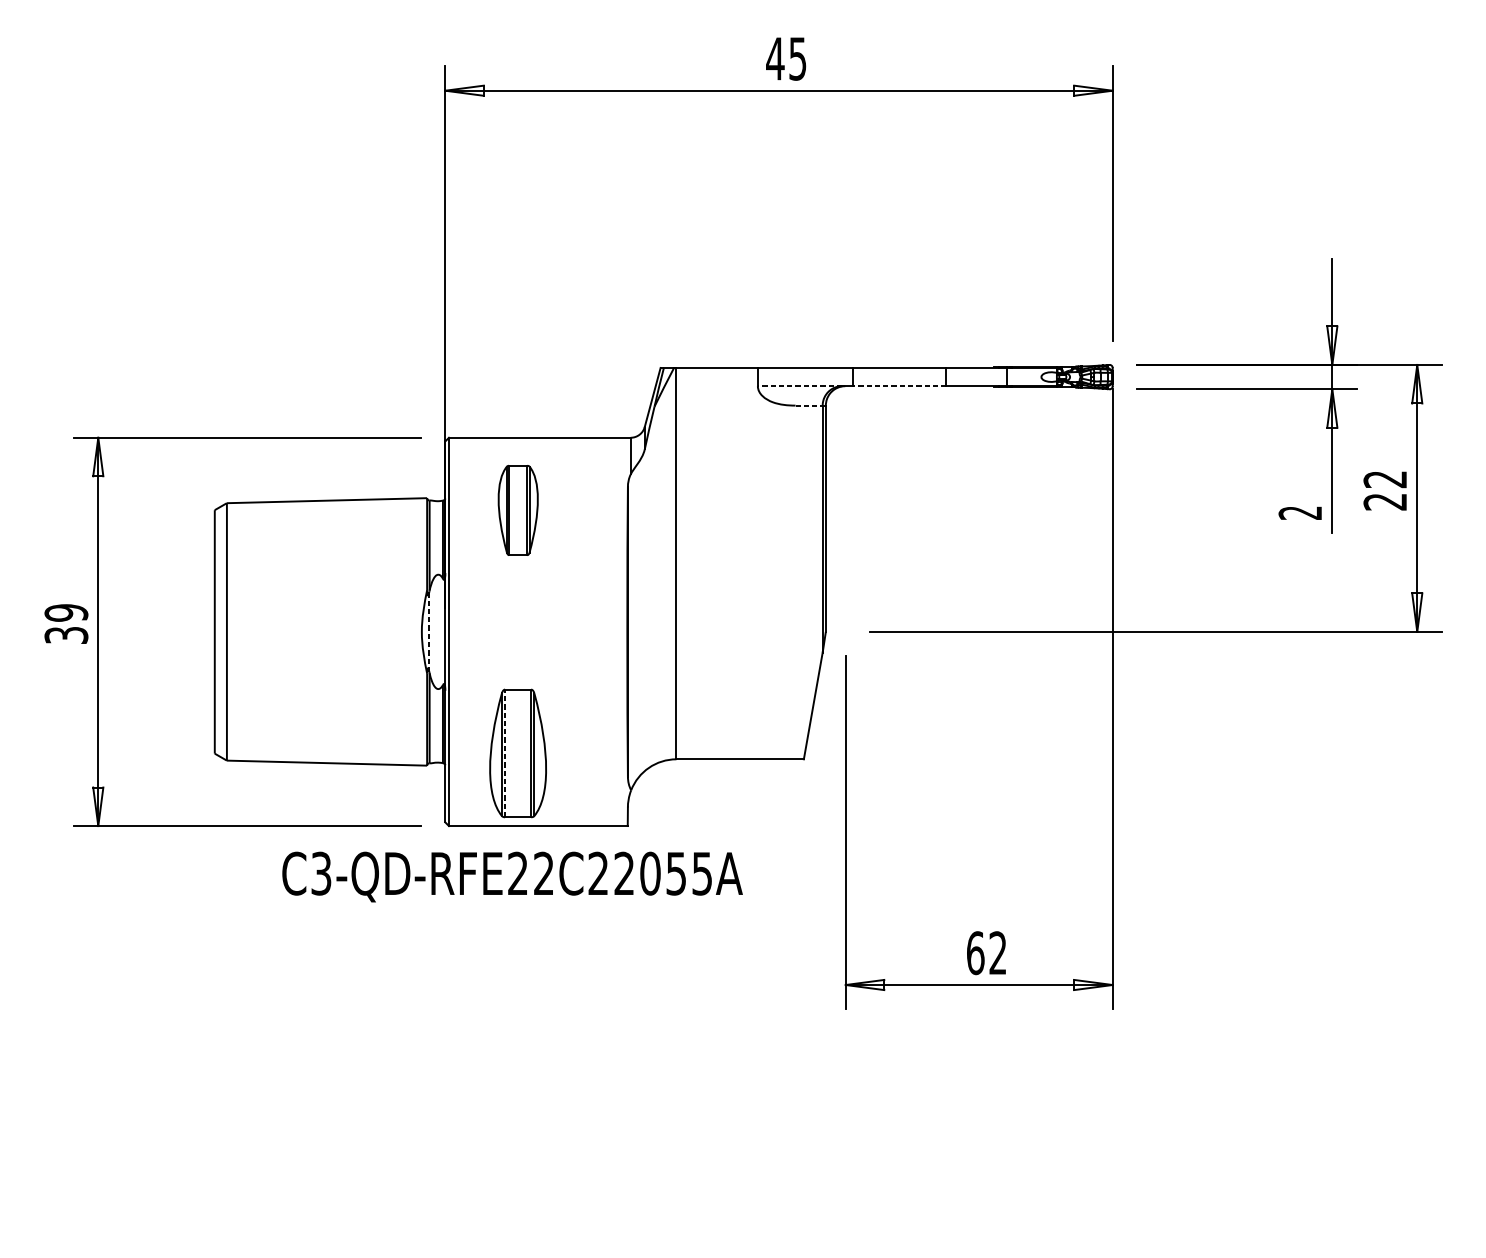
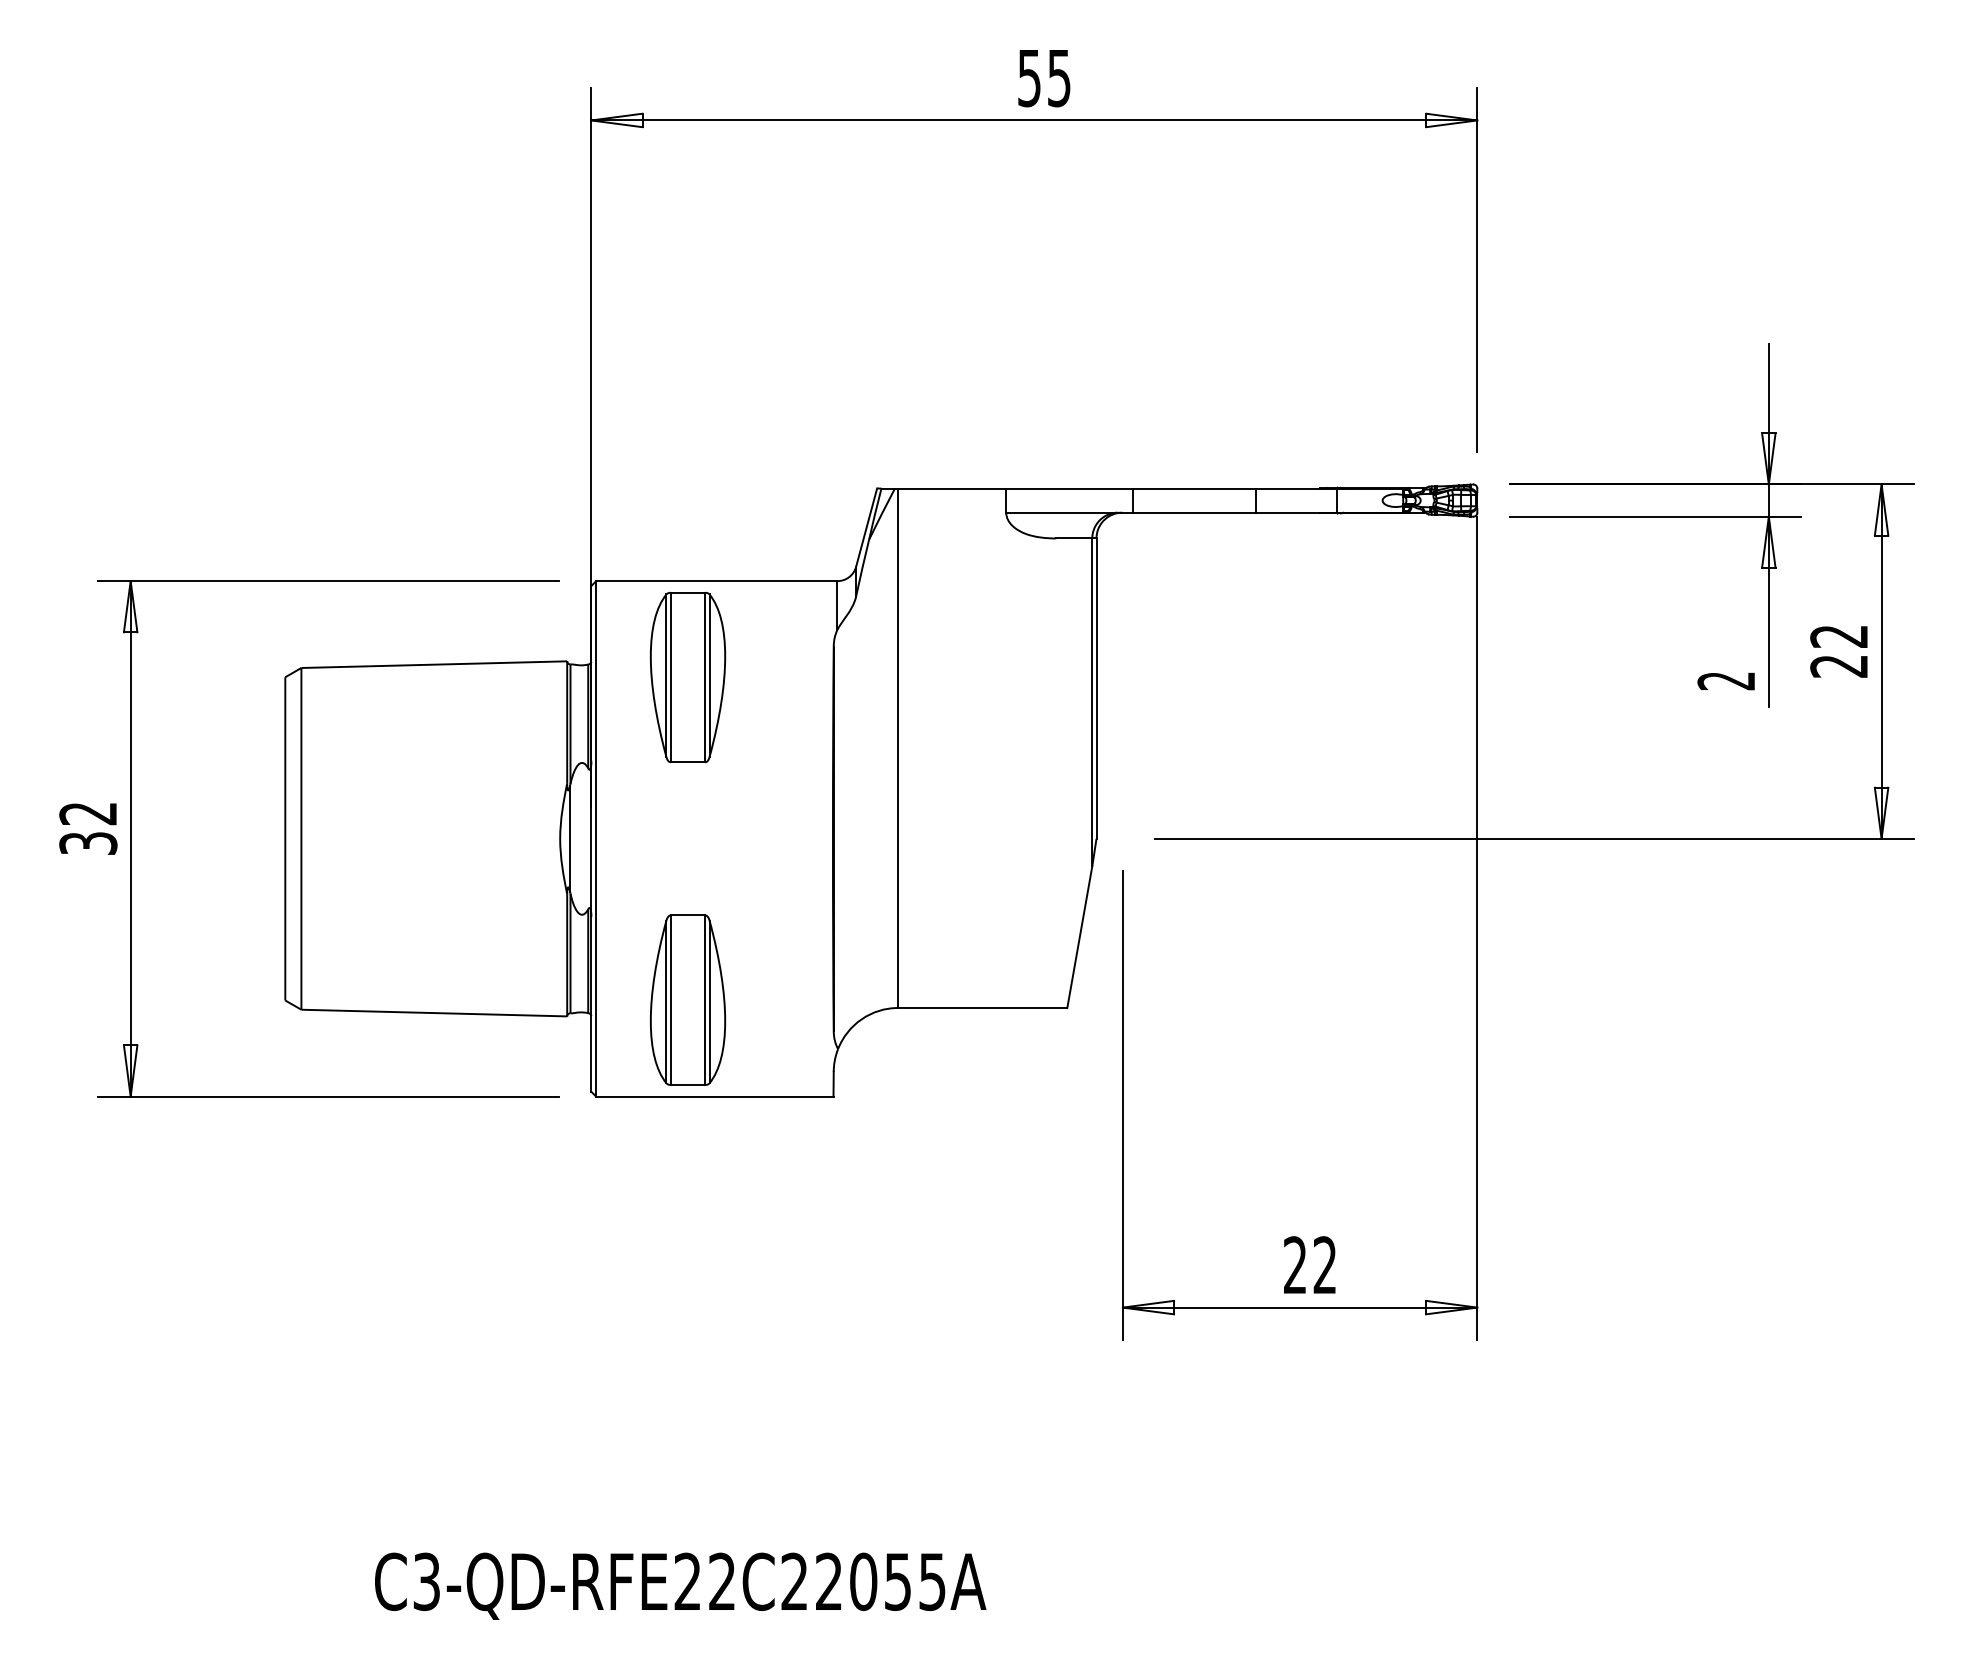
text: (775, 59) -> (1029, 78), 45 -> 55
line: (800, 386) -> (1062, 512), dashed -> solid
line: (899, 386) -> (1194, 512), dashed -> solid
line: (809, 405) -> (1074, 538), dashed -> solid
part: (518, 510) -> (688, 677), size x1.43
text: (66, 612) -> (88, 813), 39 -> 32
line: (429, 631) -> (570, 838), dashed -> solid
line: (504, 753) -> (670, 1000), dashed -> solid
text: (512, 876) -> (680, 1585), moved
text: (975, 953) -> (1295, 1265), 62 -> 22

